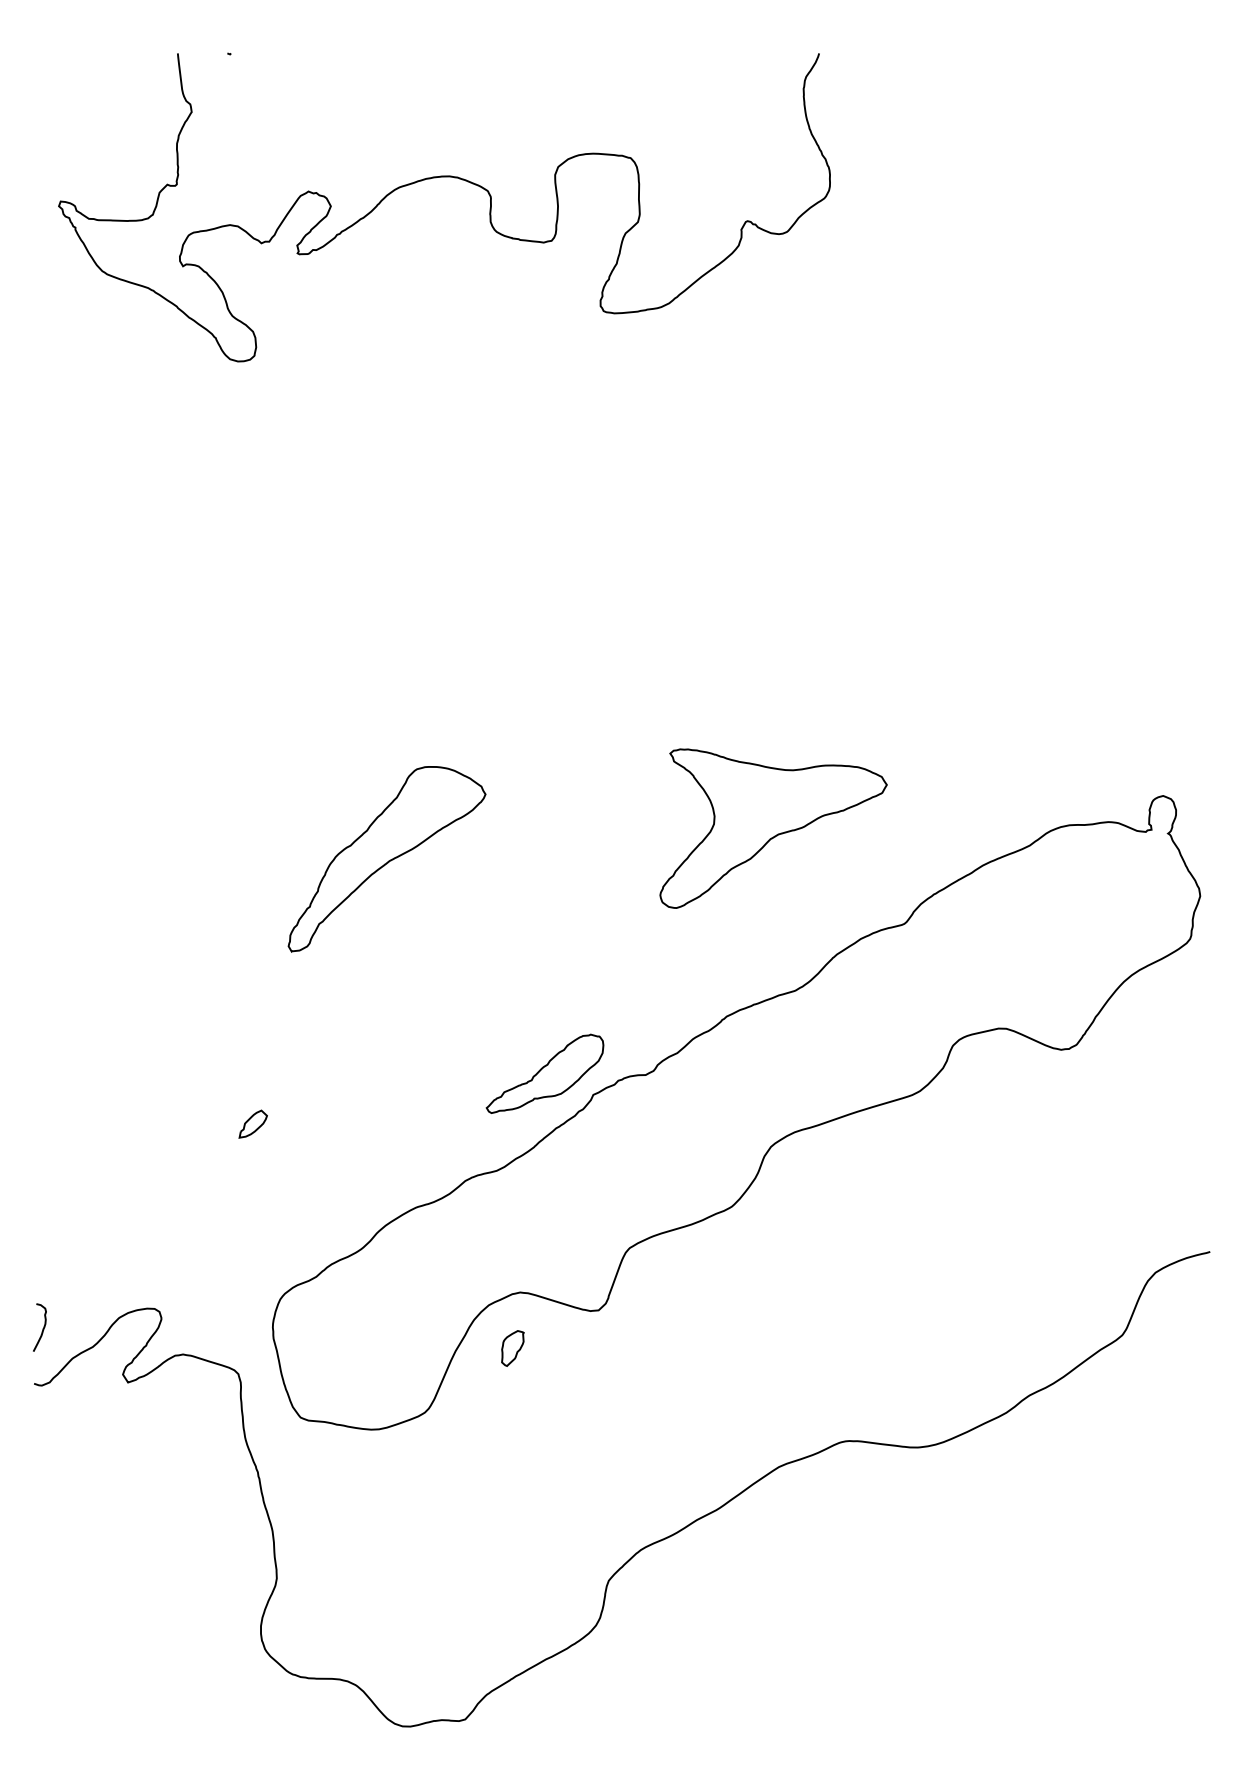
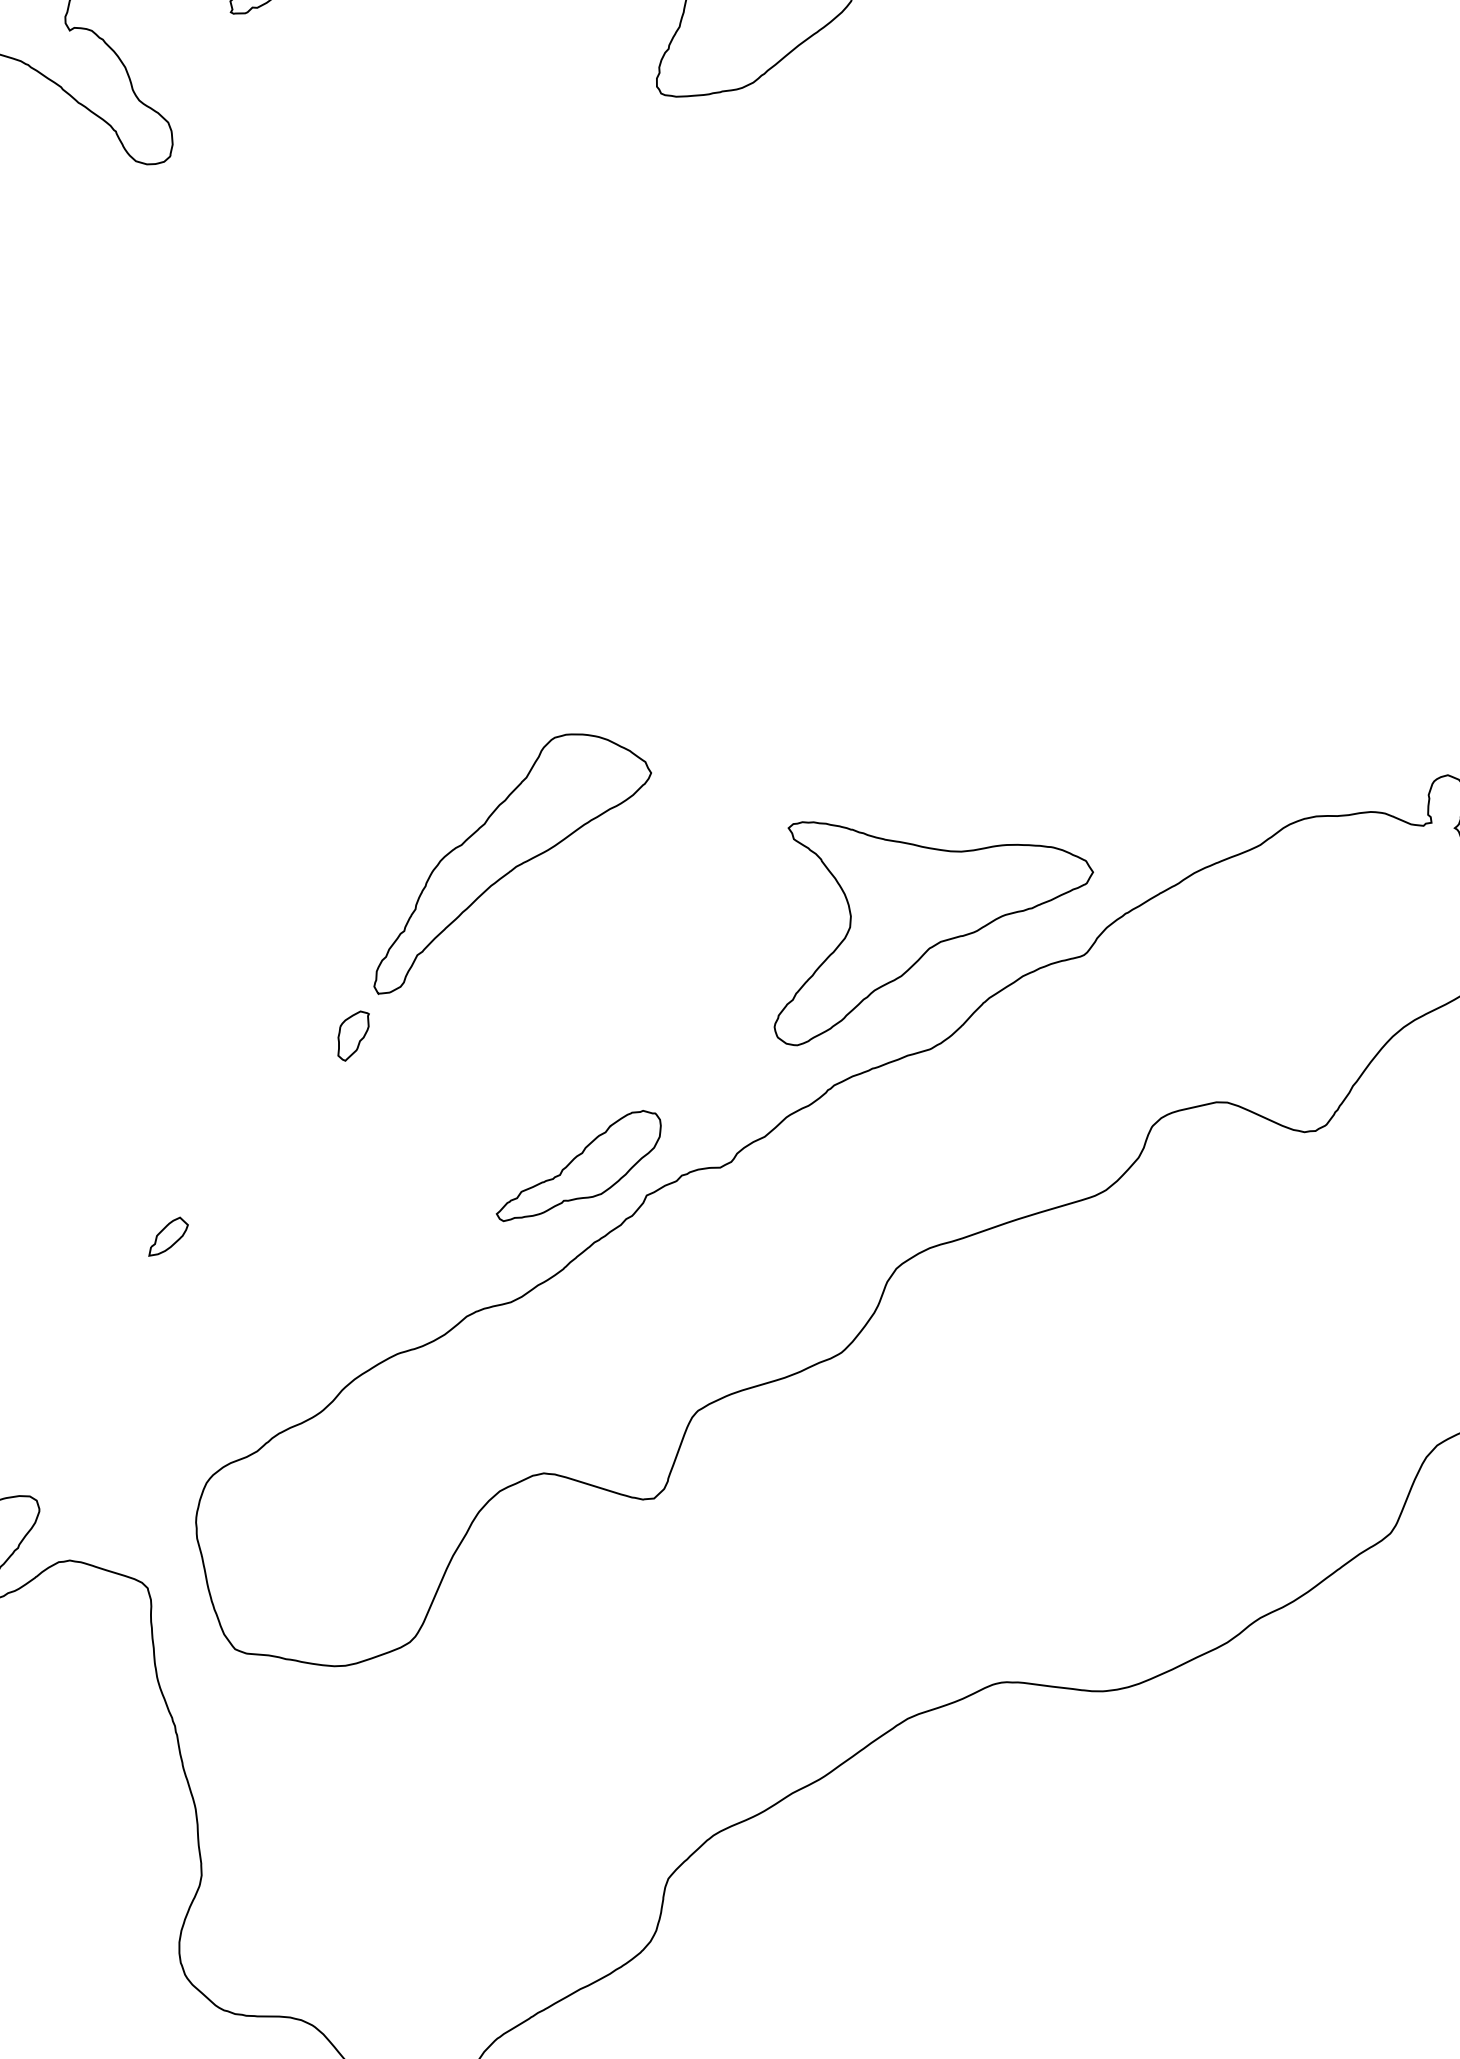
part: (773, 828) -> (933, 933), moved
part: (386, 859) -> (511, 864), moved
part: (512, 1348) -> (353, 1036), moved

